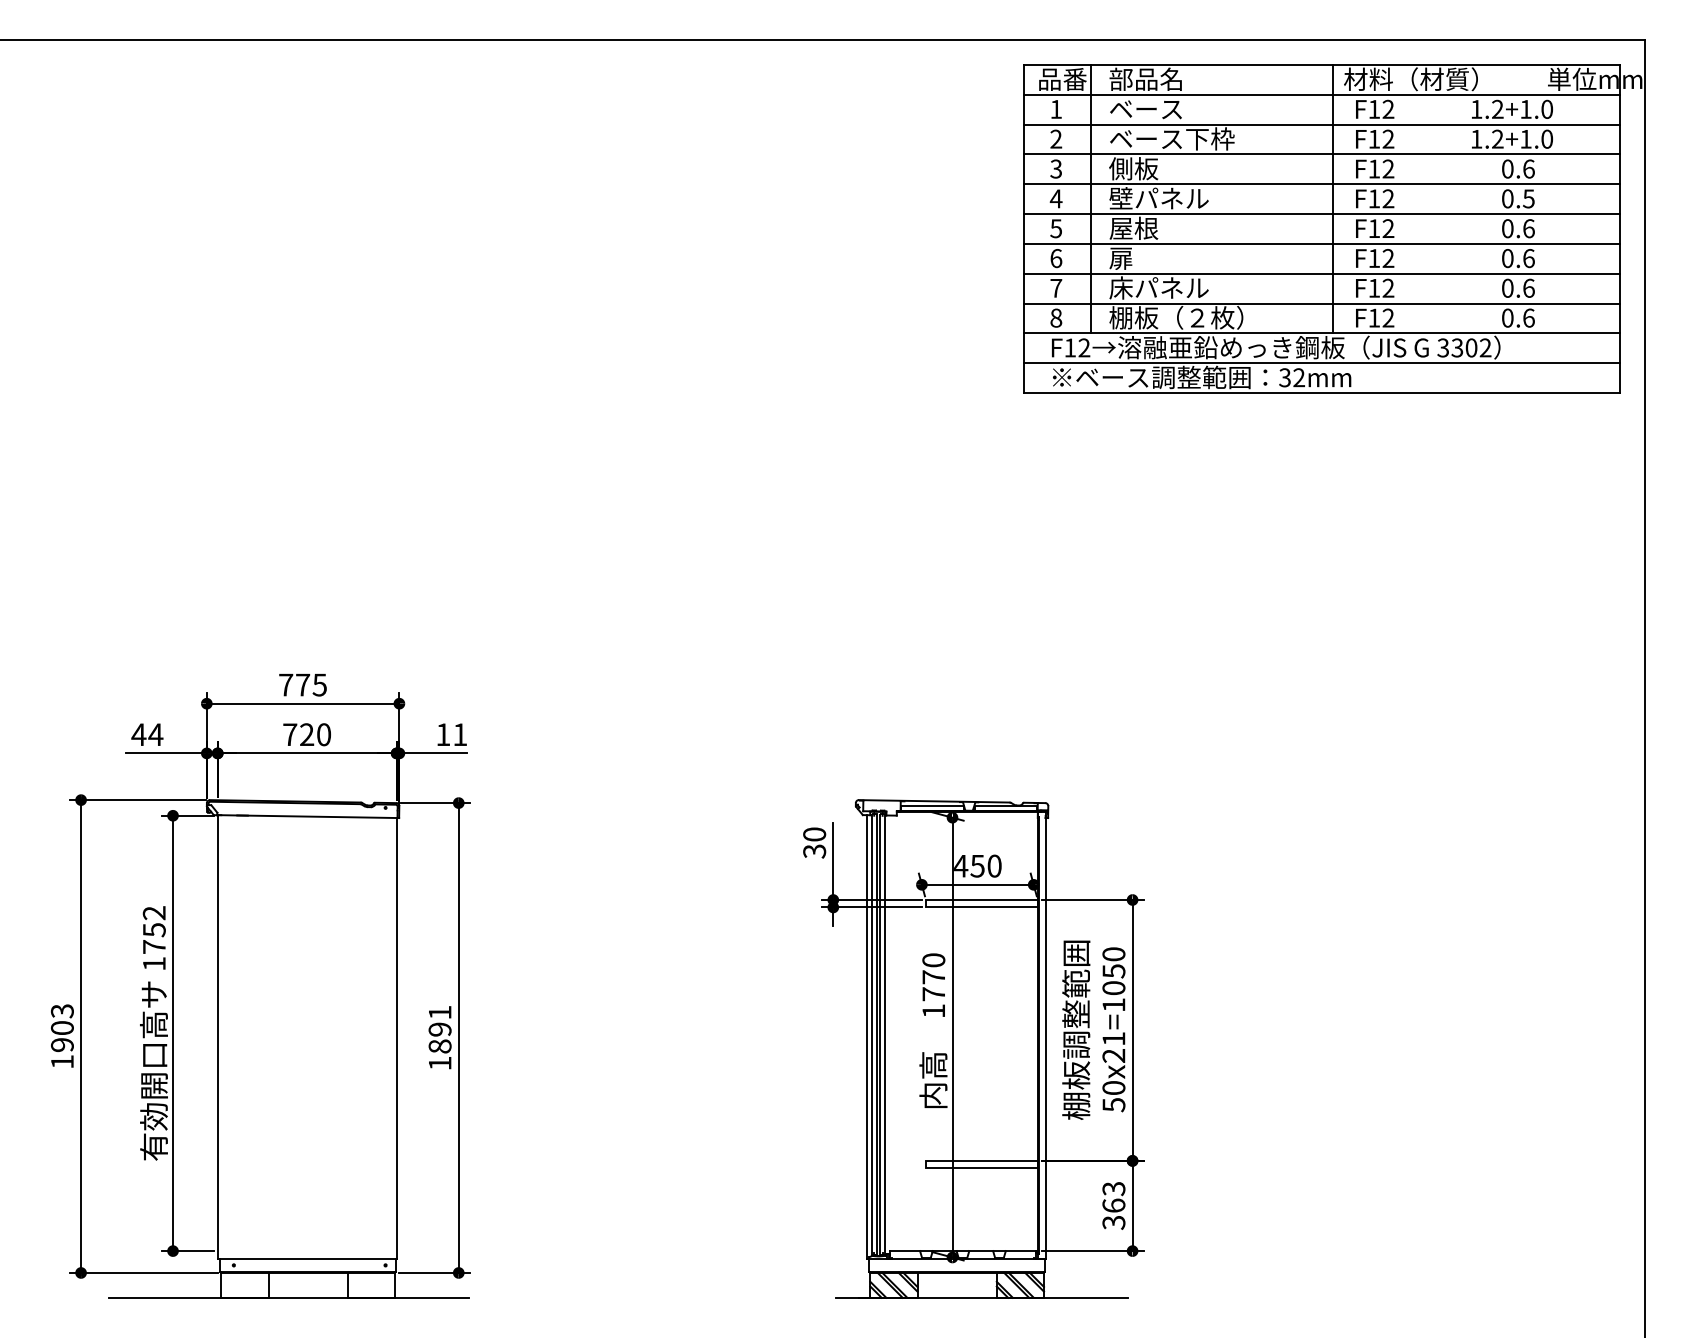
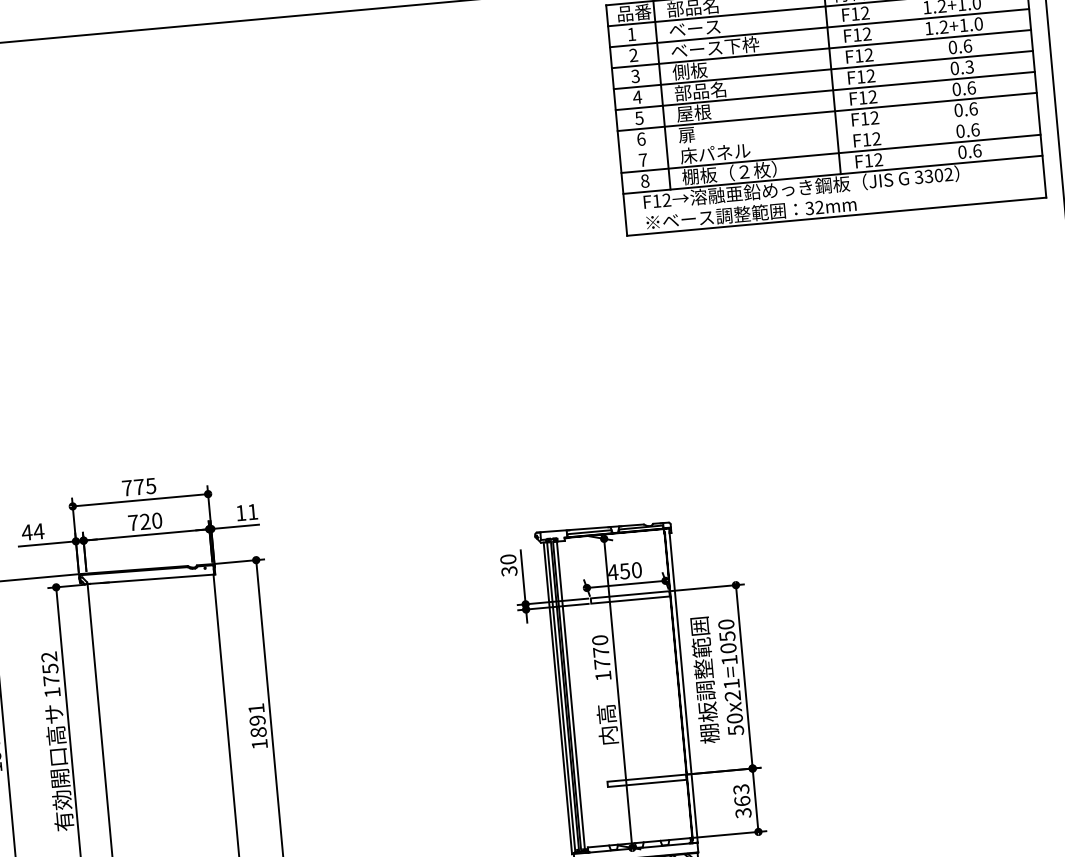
text: (1158, 198) -> (709, 90), 壁パネル -> 部品名
text: (1528, 198) -> (969, 66), 0.5 -> 0.3
line: (1321, 273) -> (828, 132), removed
line: (1321, 363) -> (834, 196), removed

